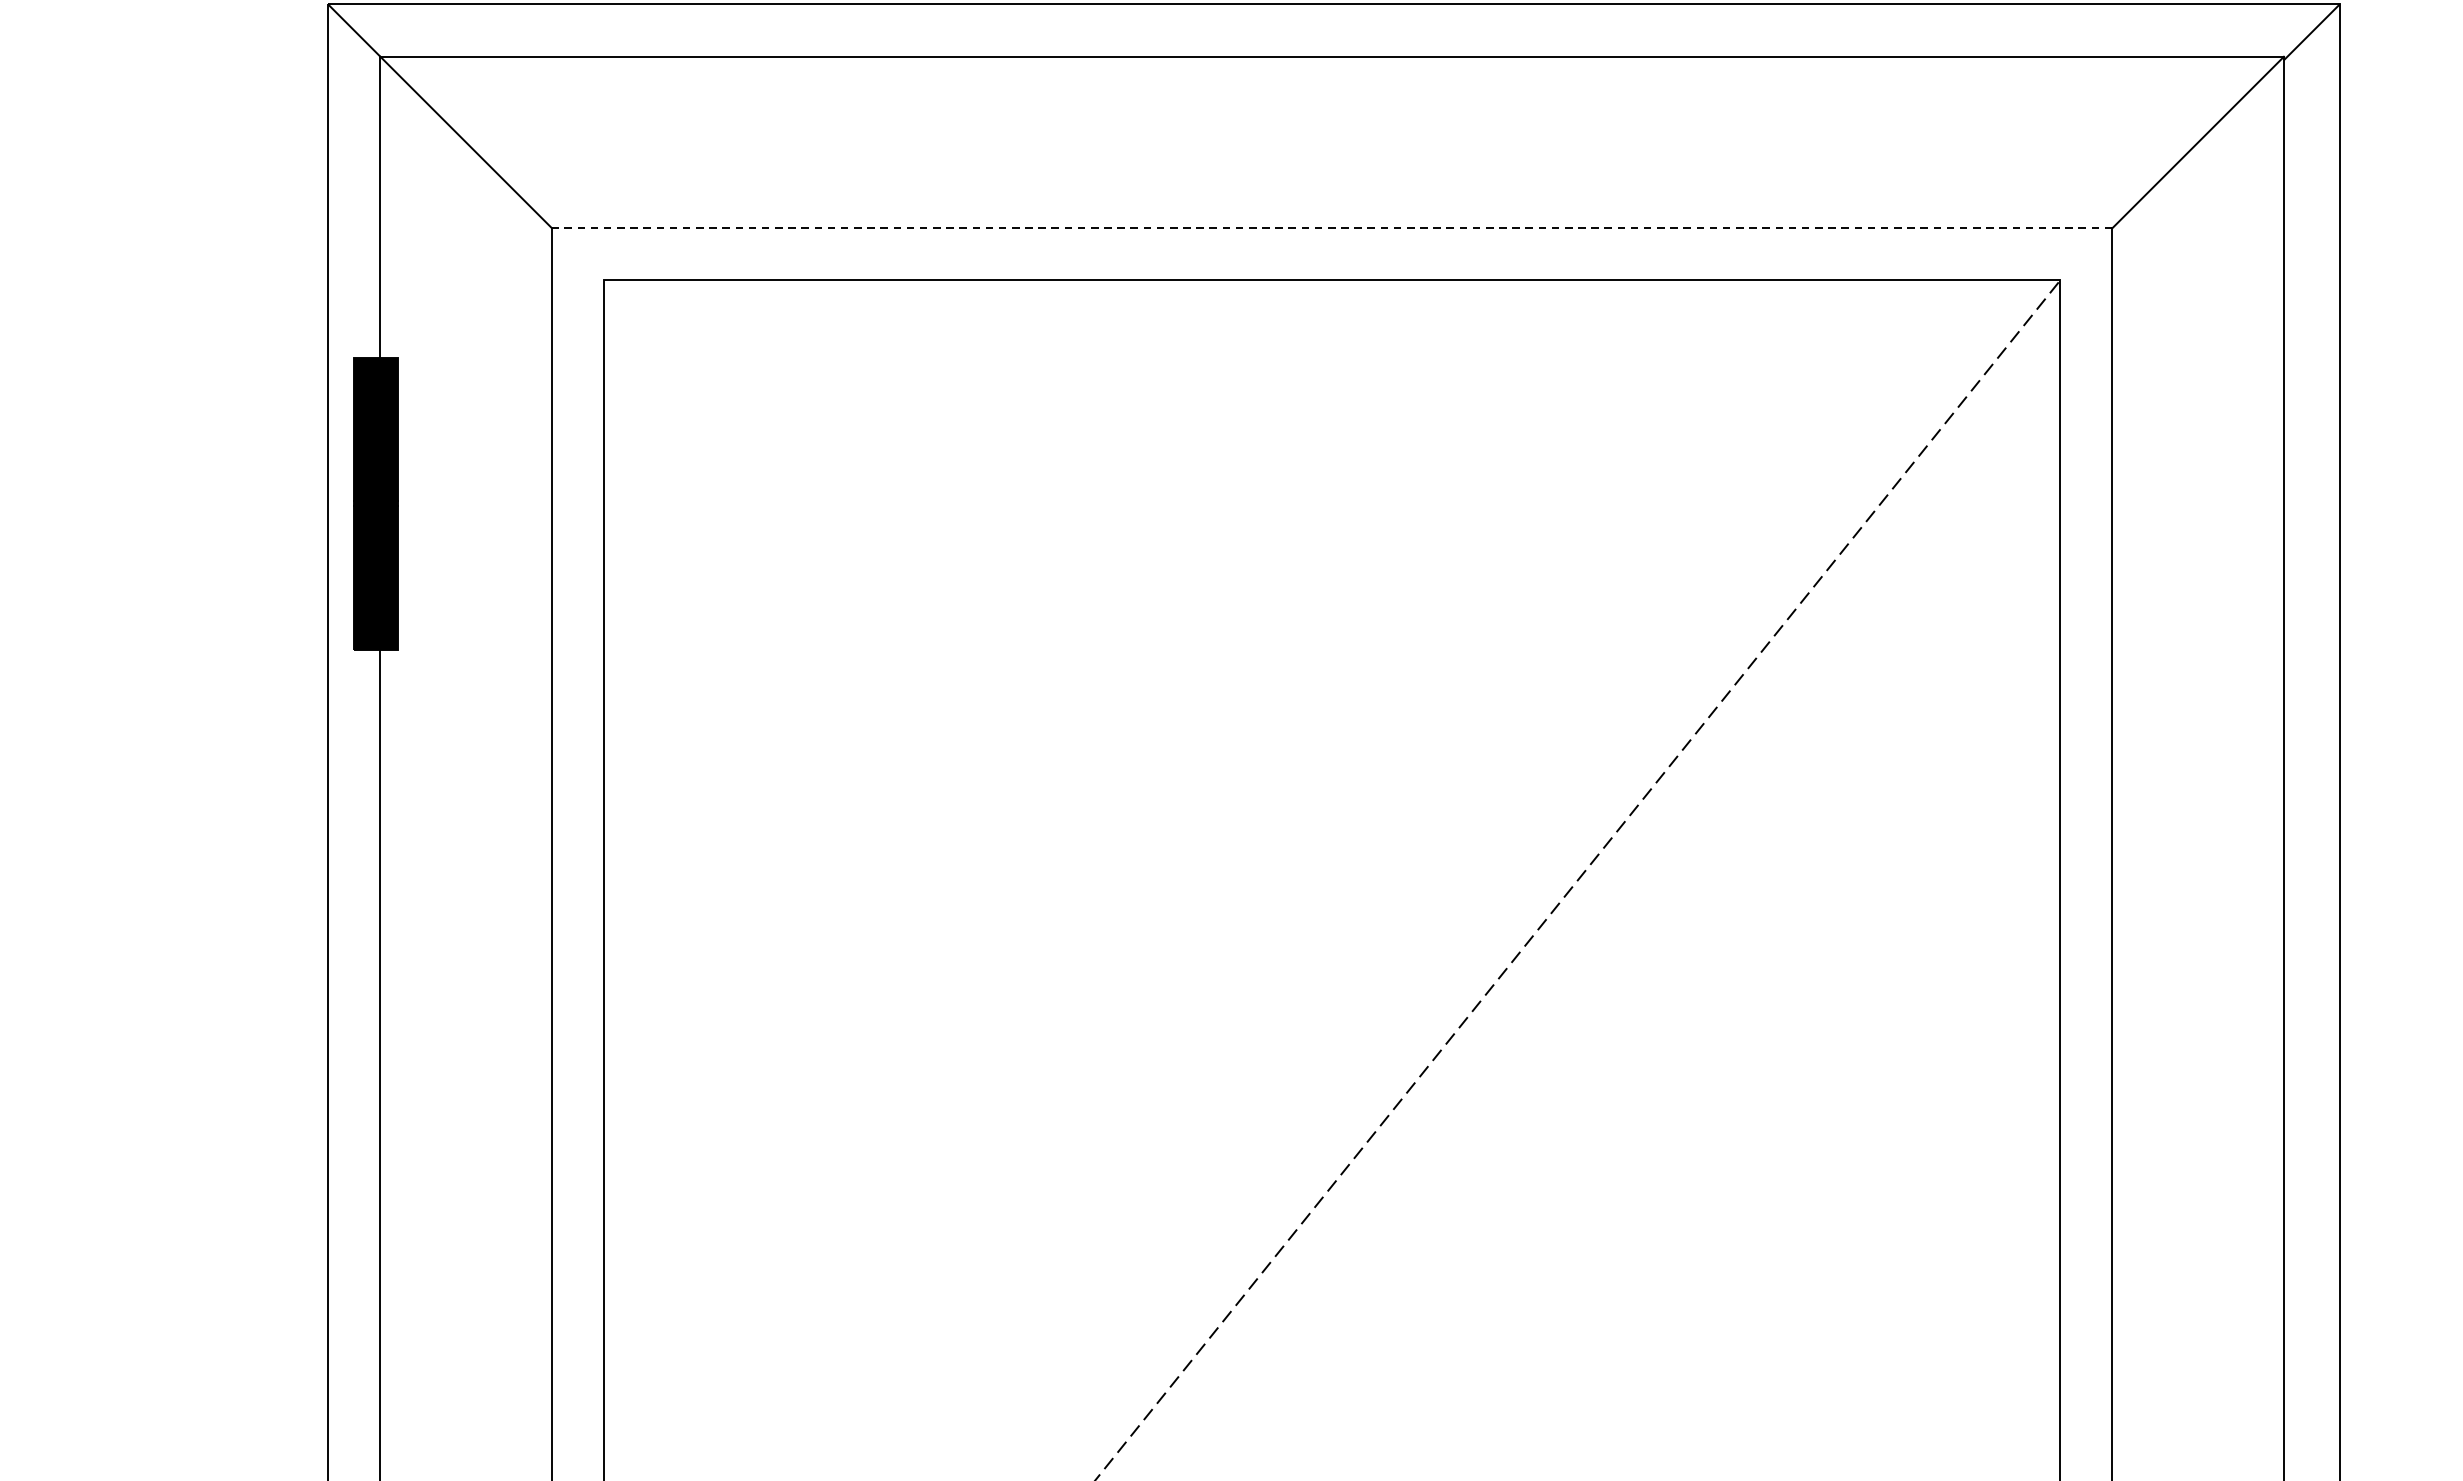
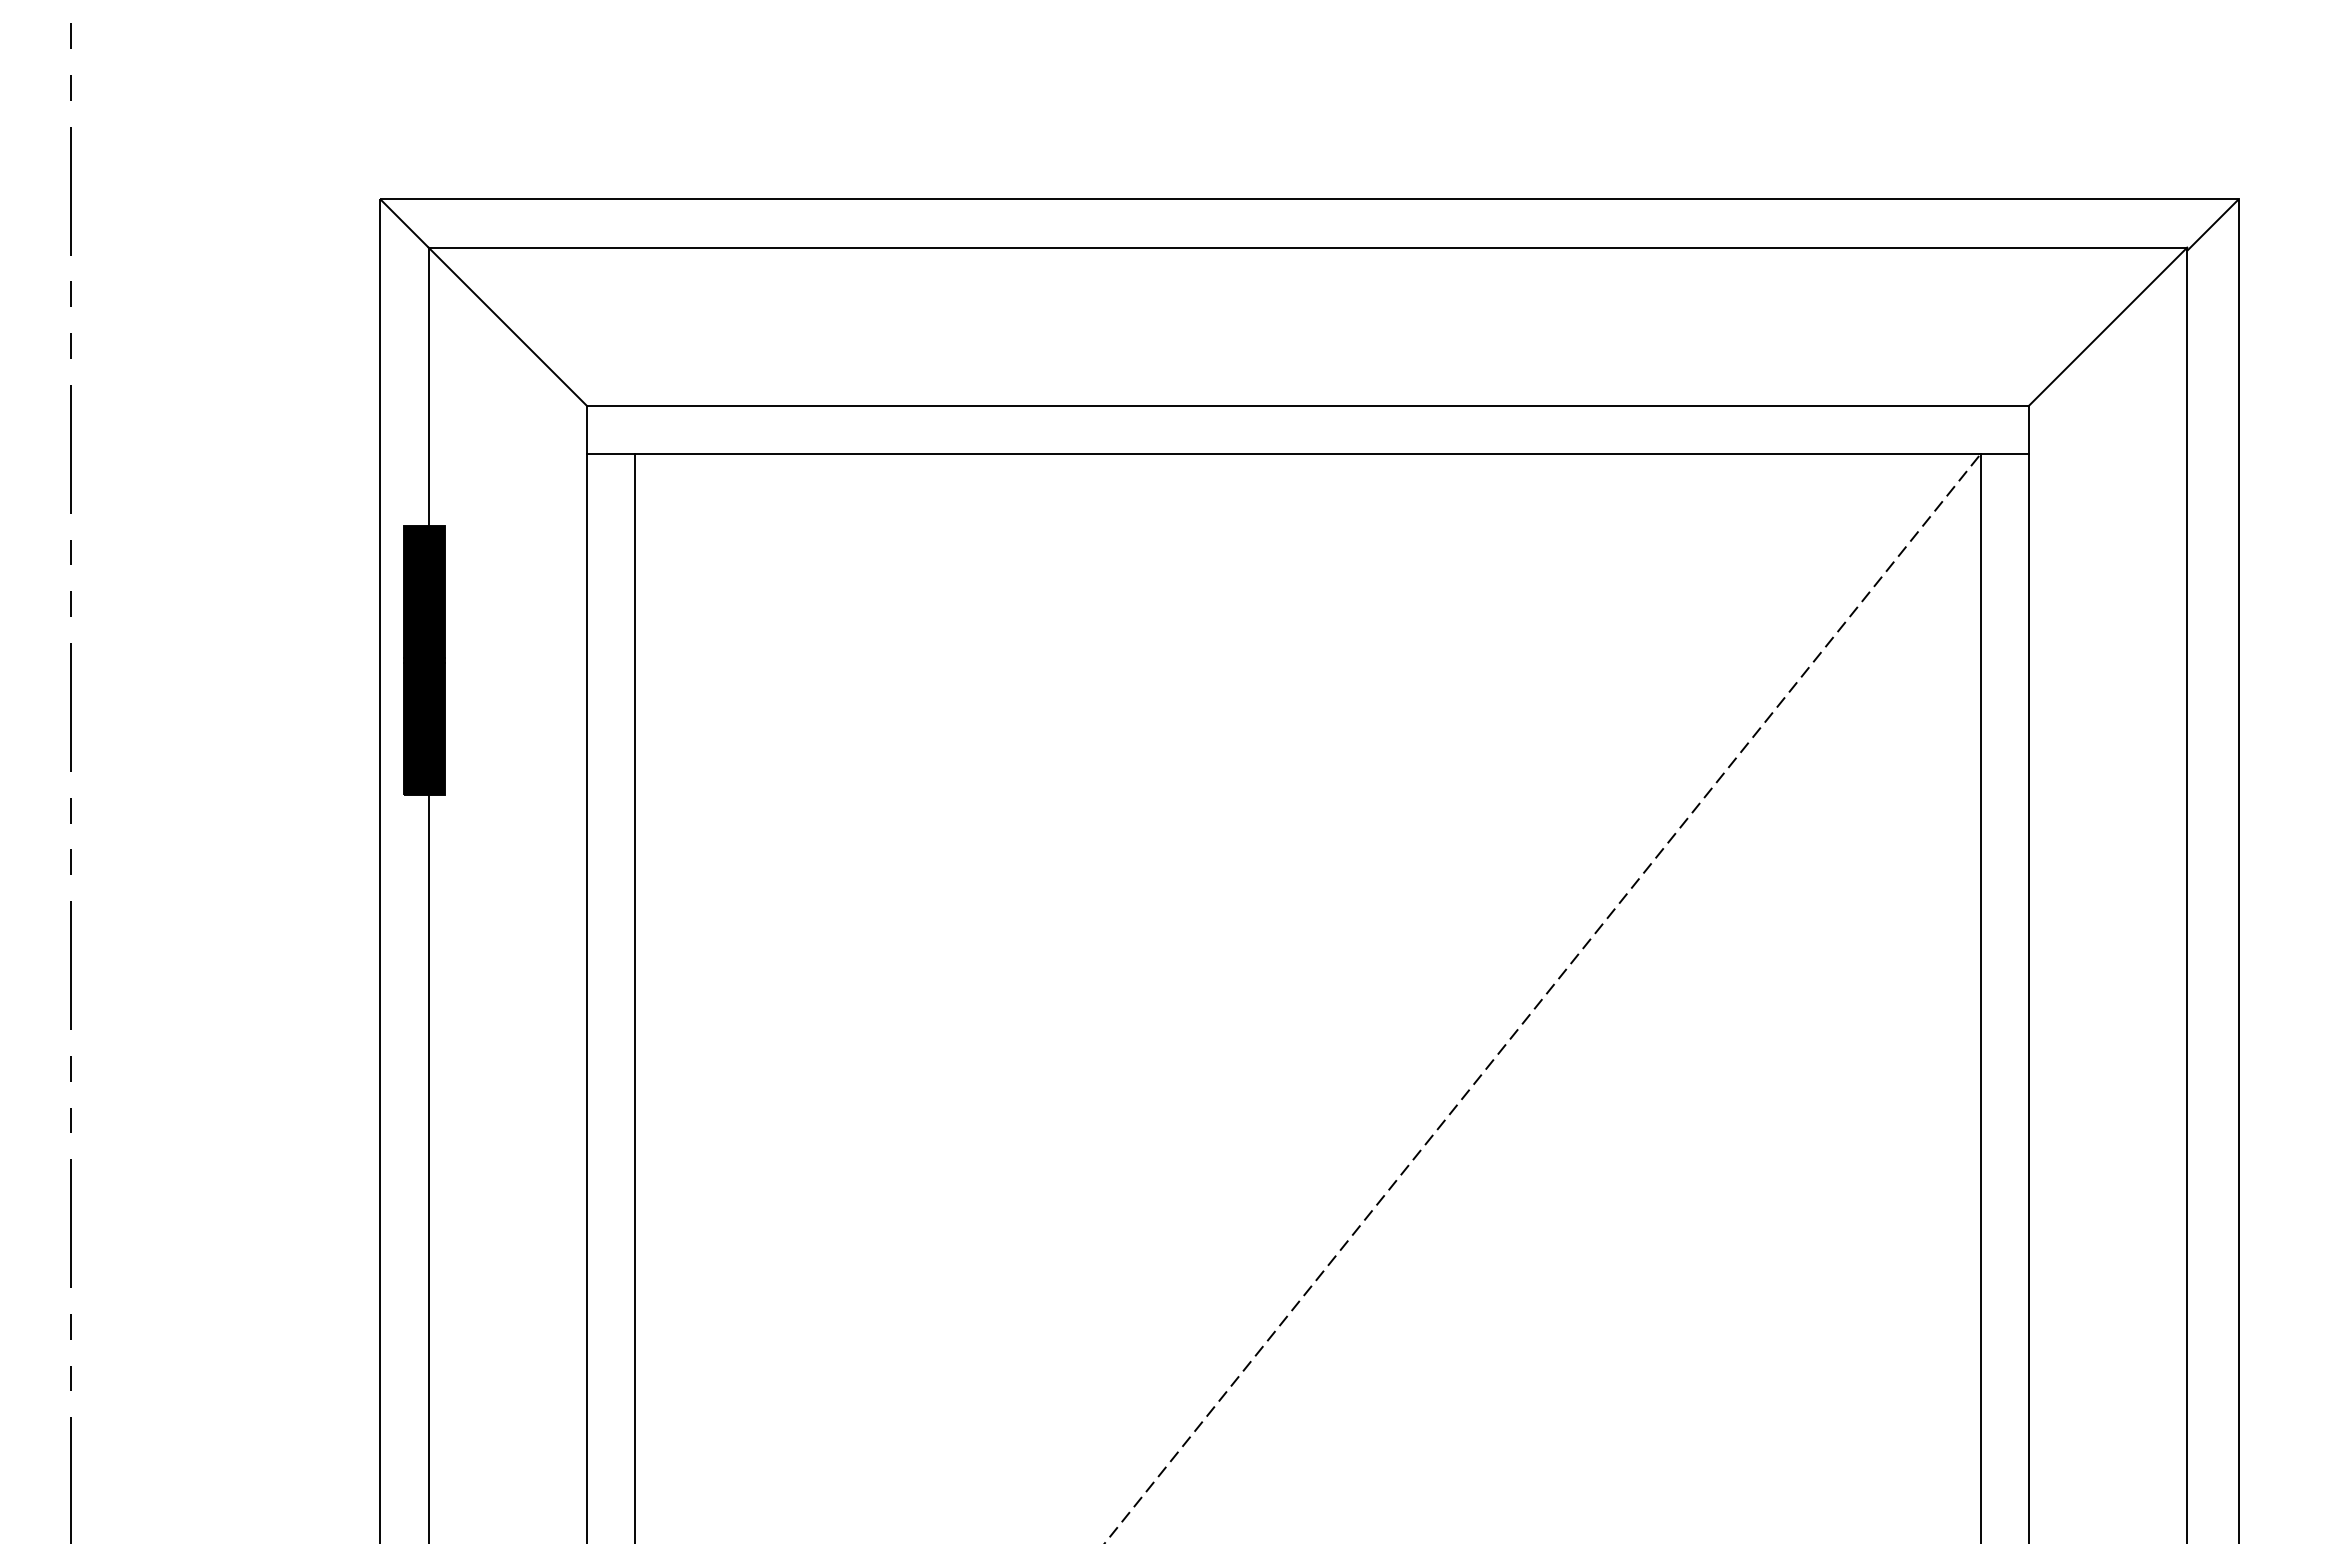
line: (1331, 228) -> (1307, 406), dashed -> solid
line: (578, 280) -> (611, 454), added
line: (2086, 280) -> (2004, 454), added

